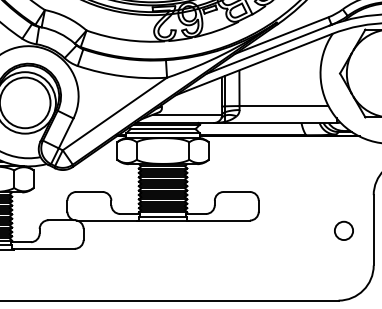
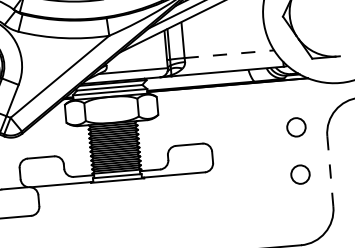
line: (284, 106) -> (229, 54), solid -> dashed
circle: (343, 183) -> (295, 127), added
line: (373, 229) -> (330, 170), solid -> dashed

